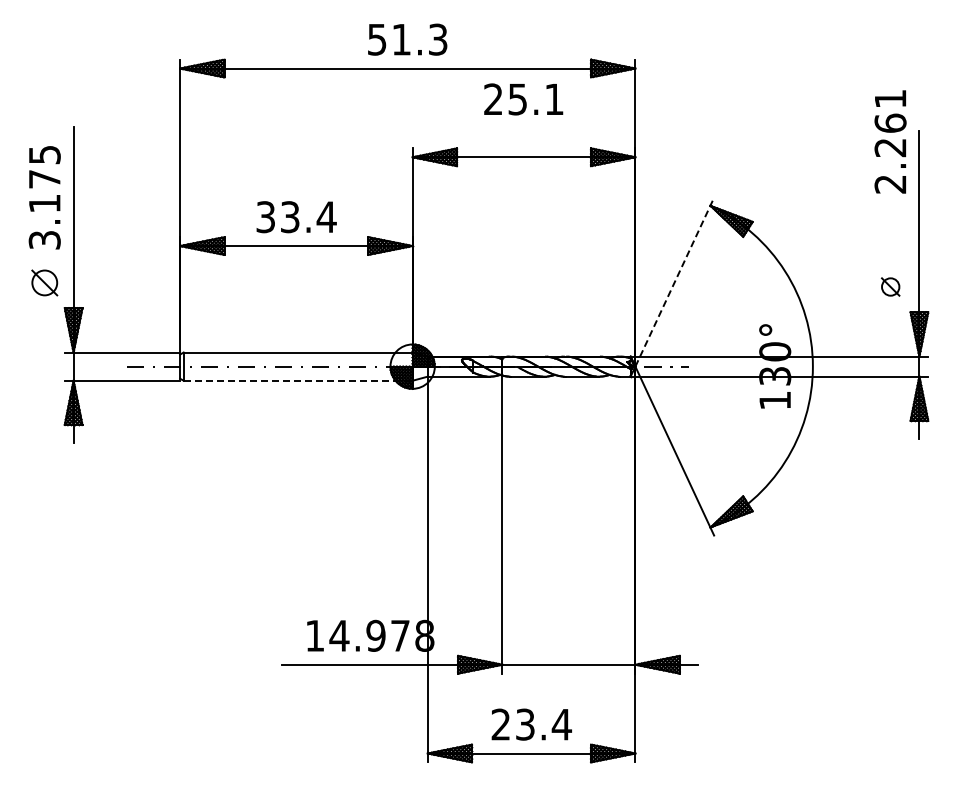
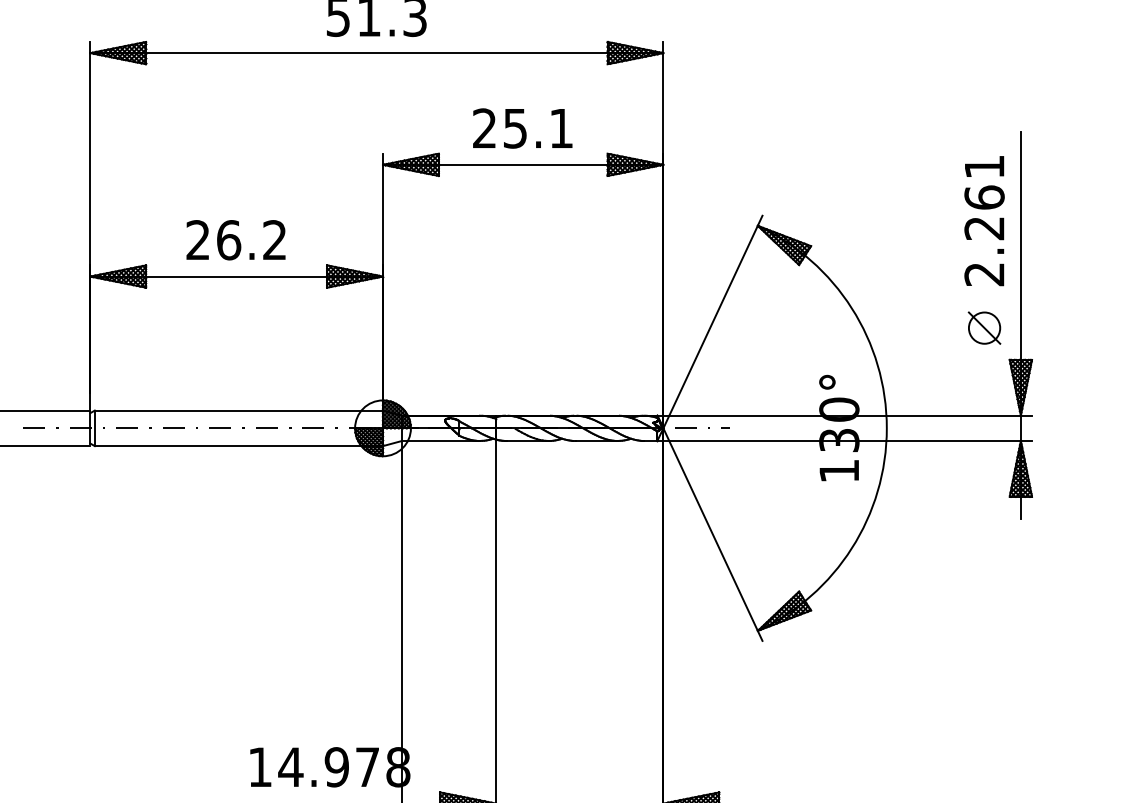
text: (523, 99) -> (522, 128), moved
text: (890, 141) -> (984, 220), moved
text: (296, 217) -> (236, 240), 33.4 -> 26.2
line: (674, 281) -> (712, 321), dashed -> solid
part: (890, 286) -> (984, 327), size x1.43
line: (298, 380) -> (239, 445), dashed -> solid

